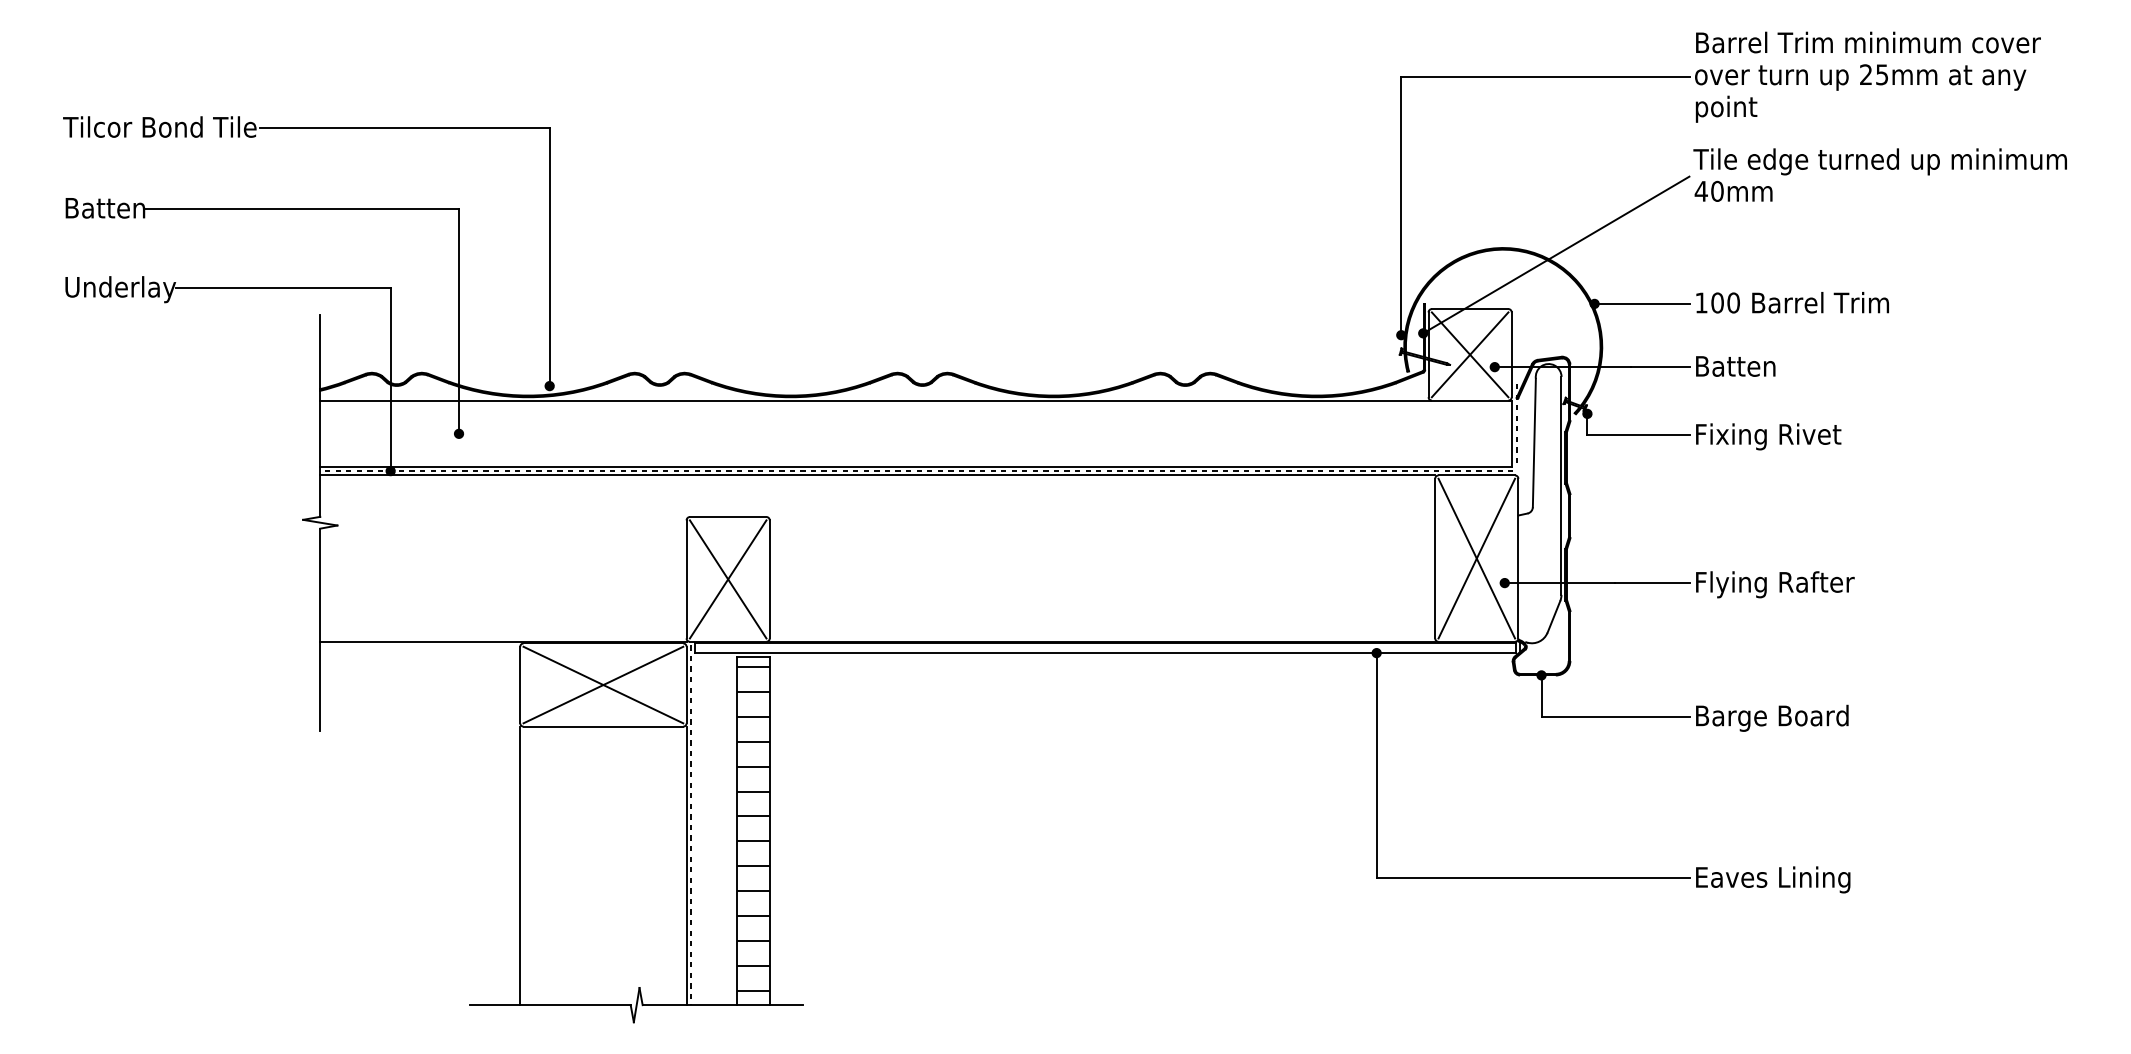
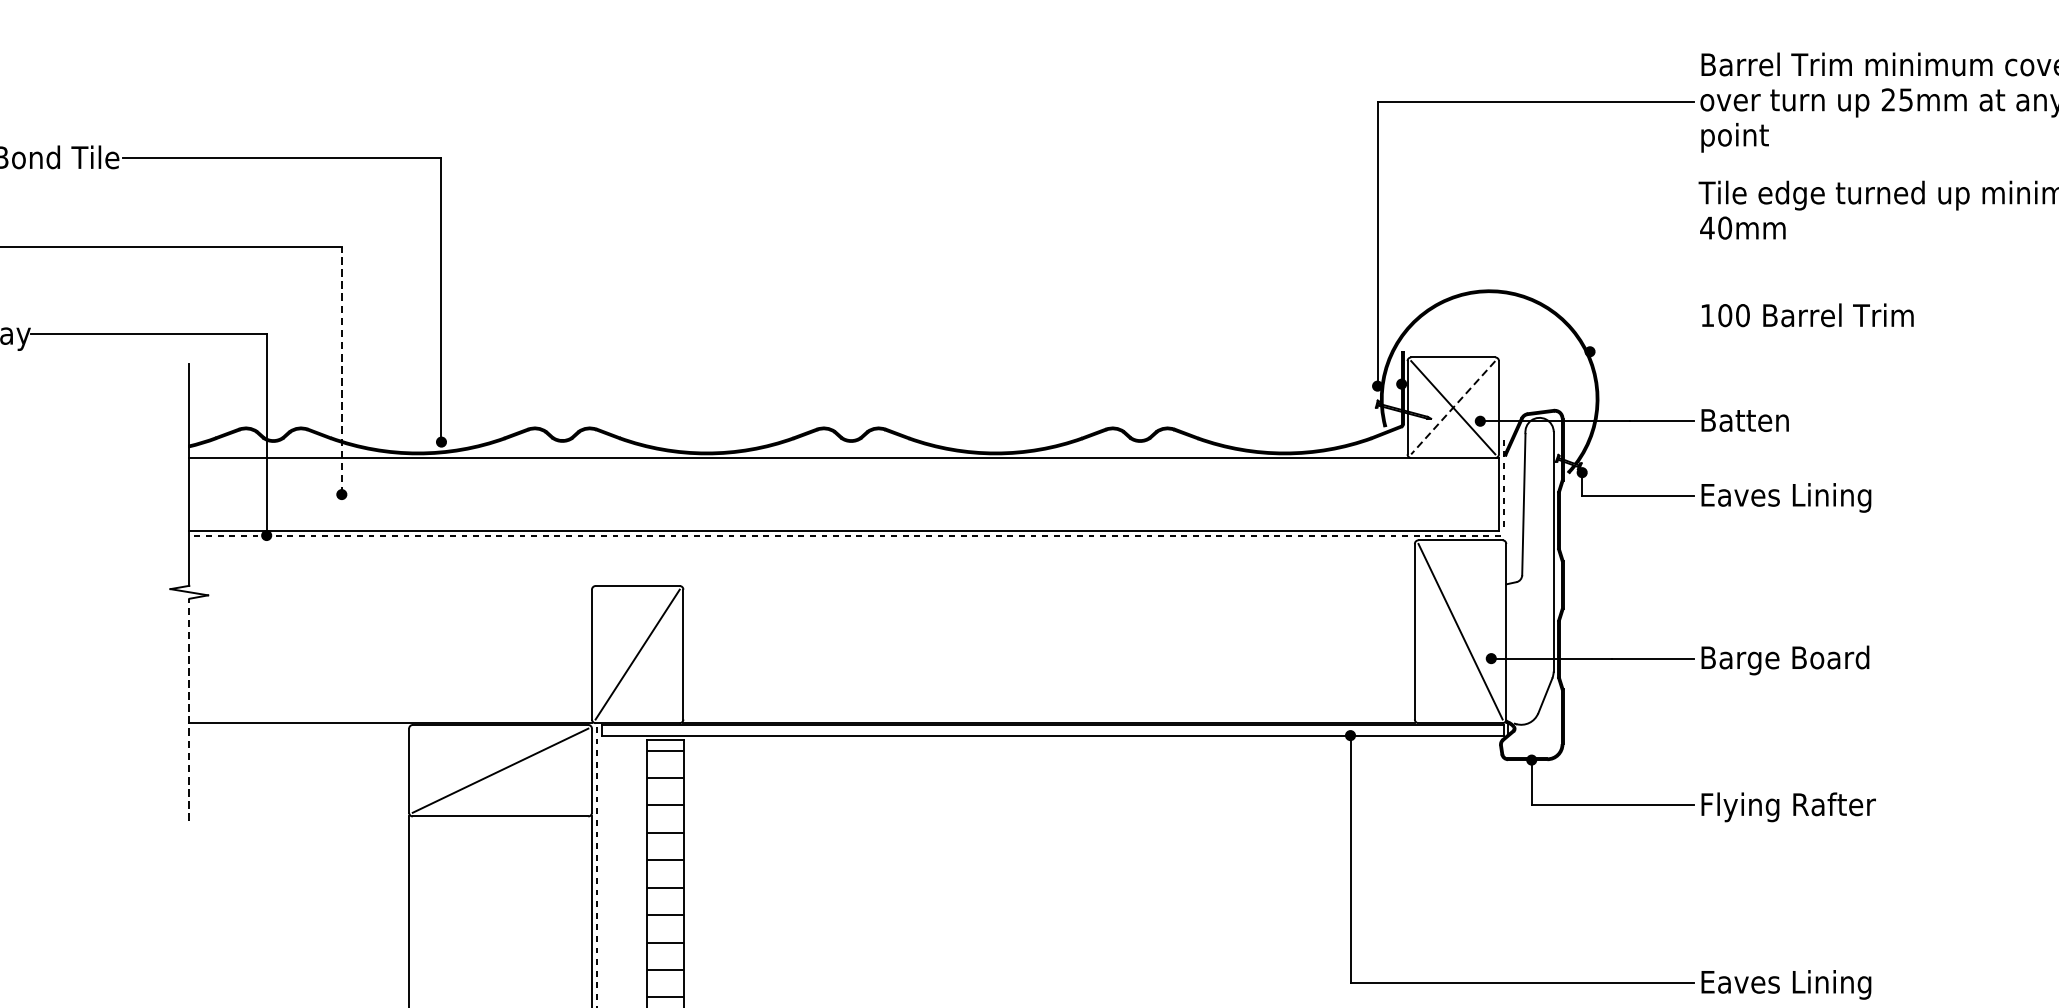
line: (1556, 254) -> (1548, 297), removed
text: (1792, 302) -> (1807, 315), moved
line: (1641, 303) -> (1641, 351), removed
line: (459, 320) -> (342, 369), solid -> dashed
line: (1469, 355) -> (1452, 408), solid -> dashed
text: (1774, 436) -> (1787, 497), Fixing Rivet -> Eaves Lining
line: (877, 475) -> (801, 540), removed
line: (1476, 558) -> (1460, 631), removed
line: (727, 579) -> (636, 654), removed
text: (1776, 584) -> (1790, 660), Flying Rafter -> Barge Board
line: (320, 629) -> (189, 709), solid -> dashed
line: (603, 684) -> (500, 770), removed
text: (1776, 717) -> (1790, 806), Barge Board -> Flying Rafter

